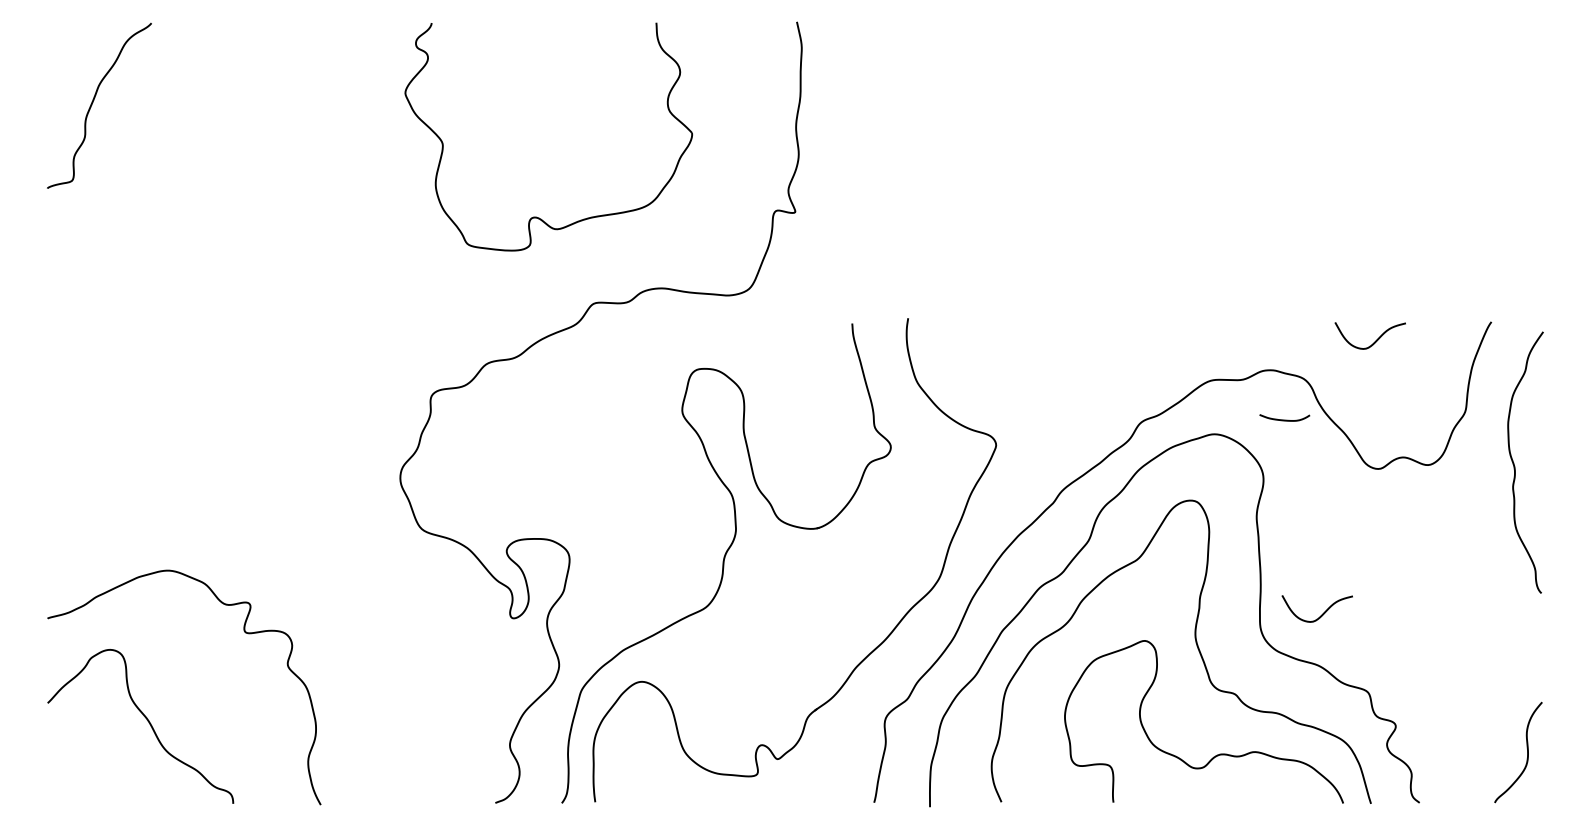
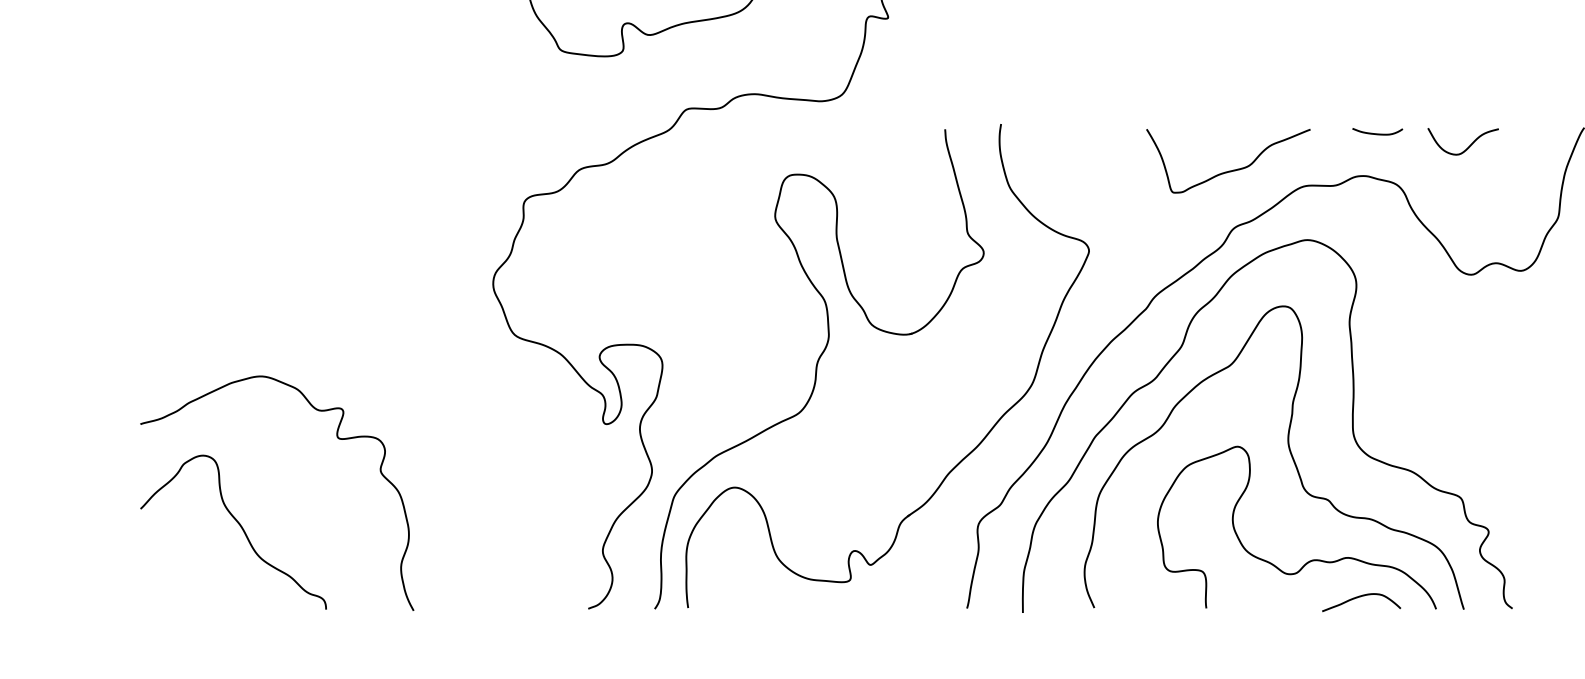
curve: (1137, 364) -> (1230, 170), added
curve: (1284, 419) -> (1377, 133), moved
curve: (1322, 613) -> (1415, 419), removed
curve: (1268, 791) -> (1361, 597), added

